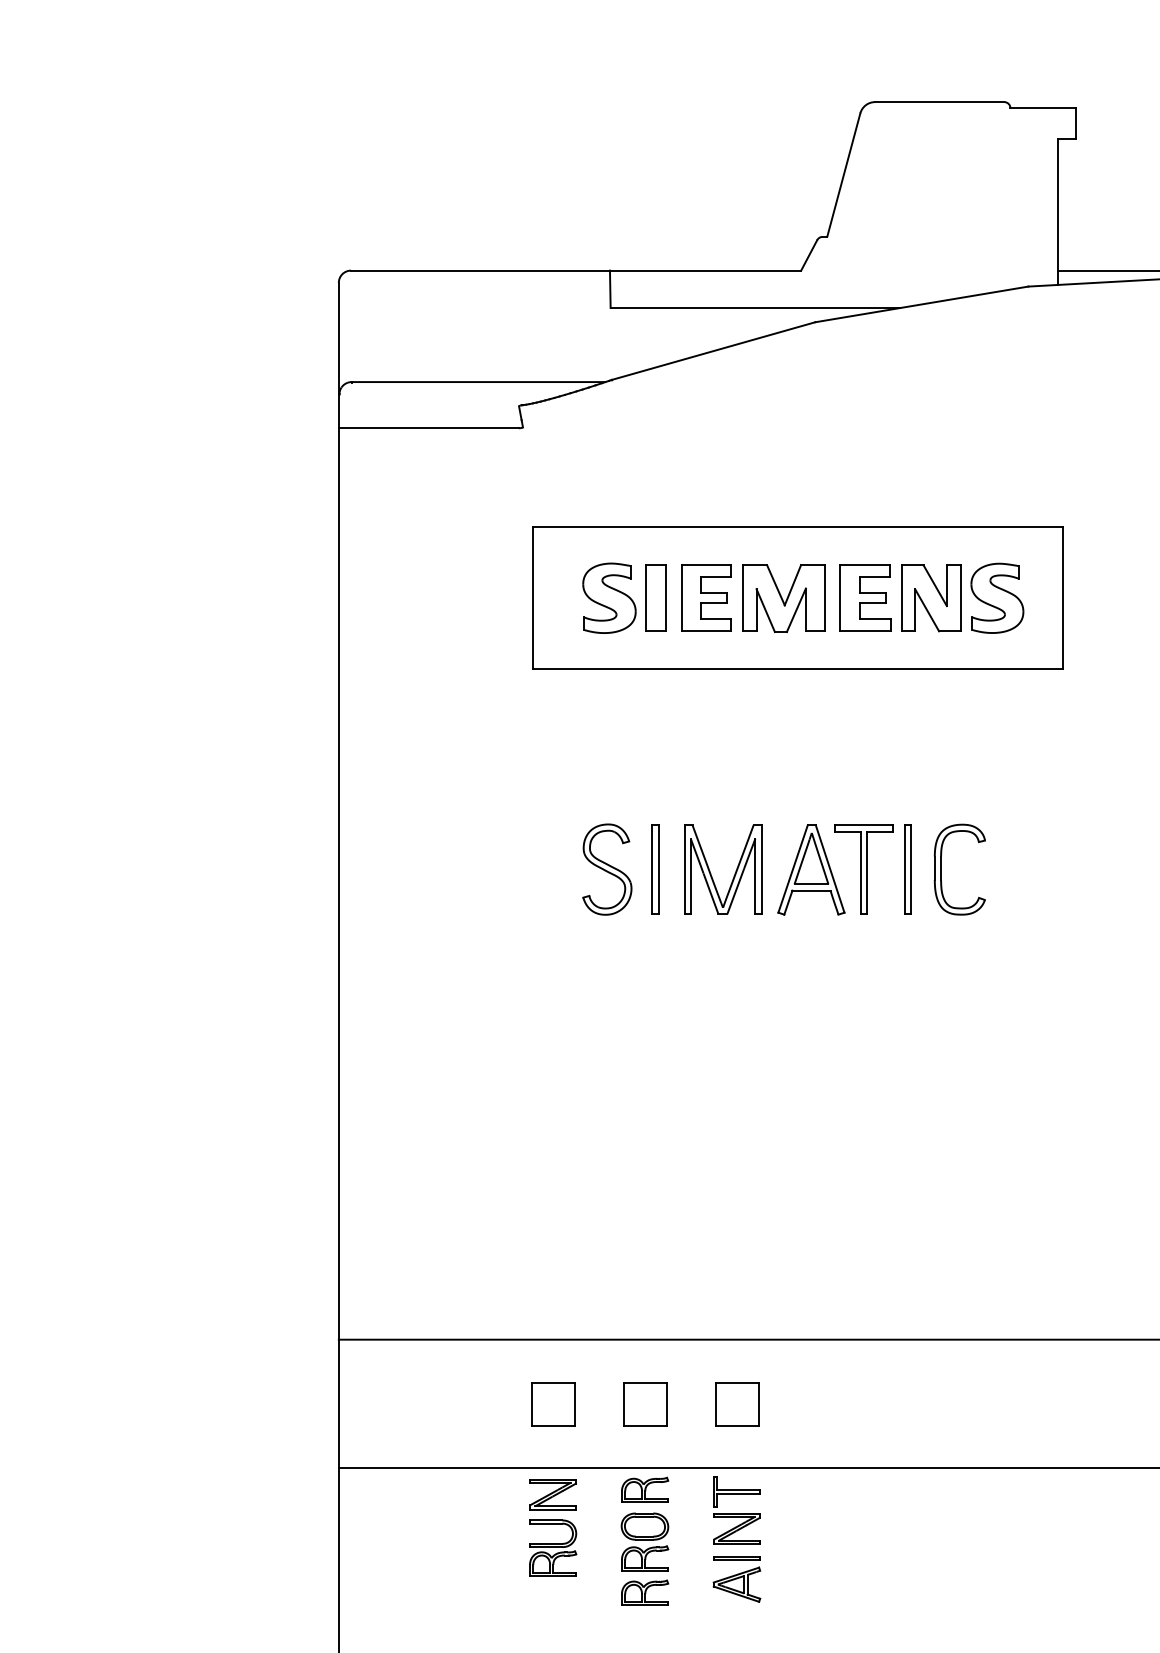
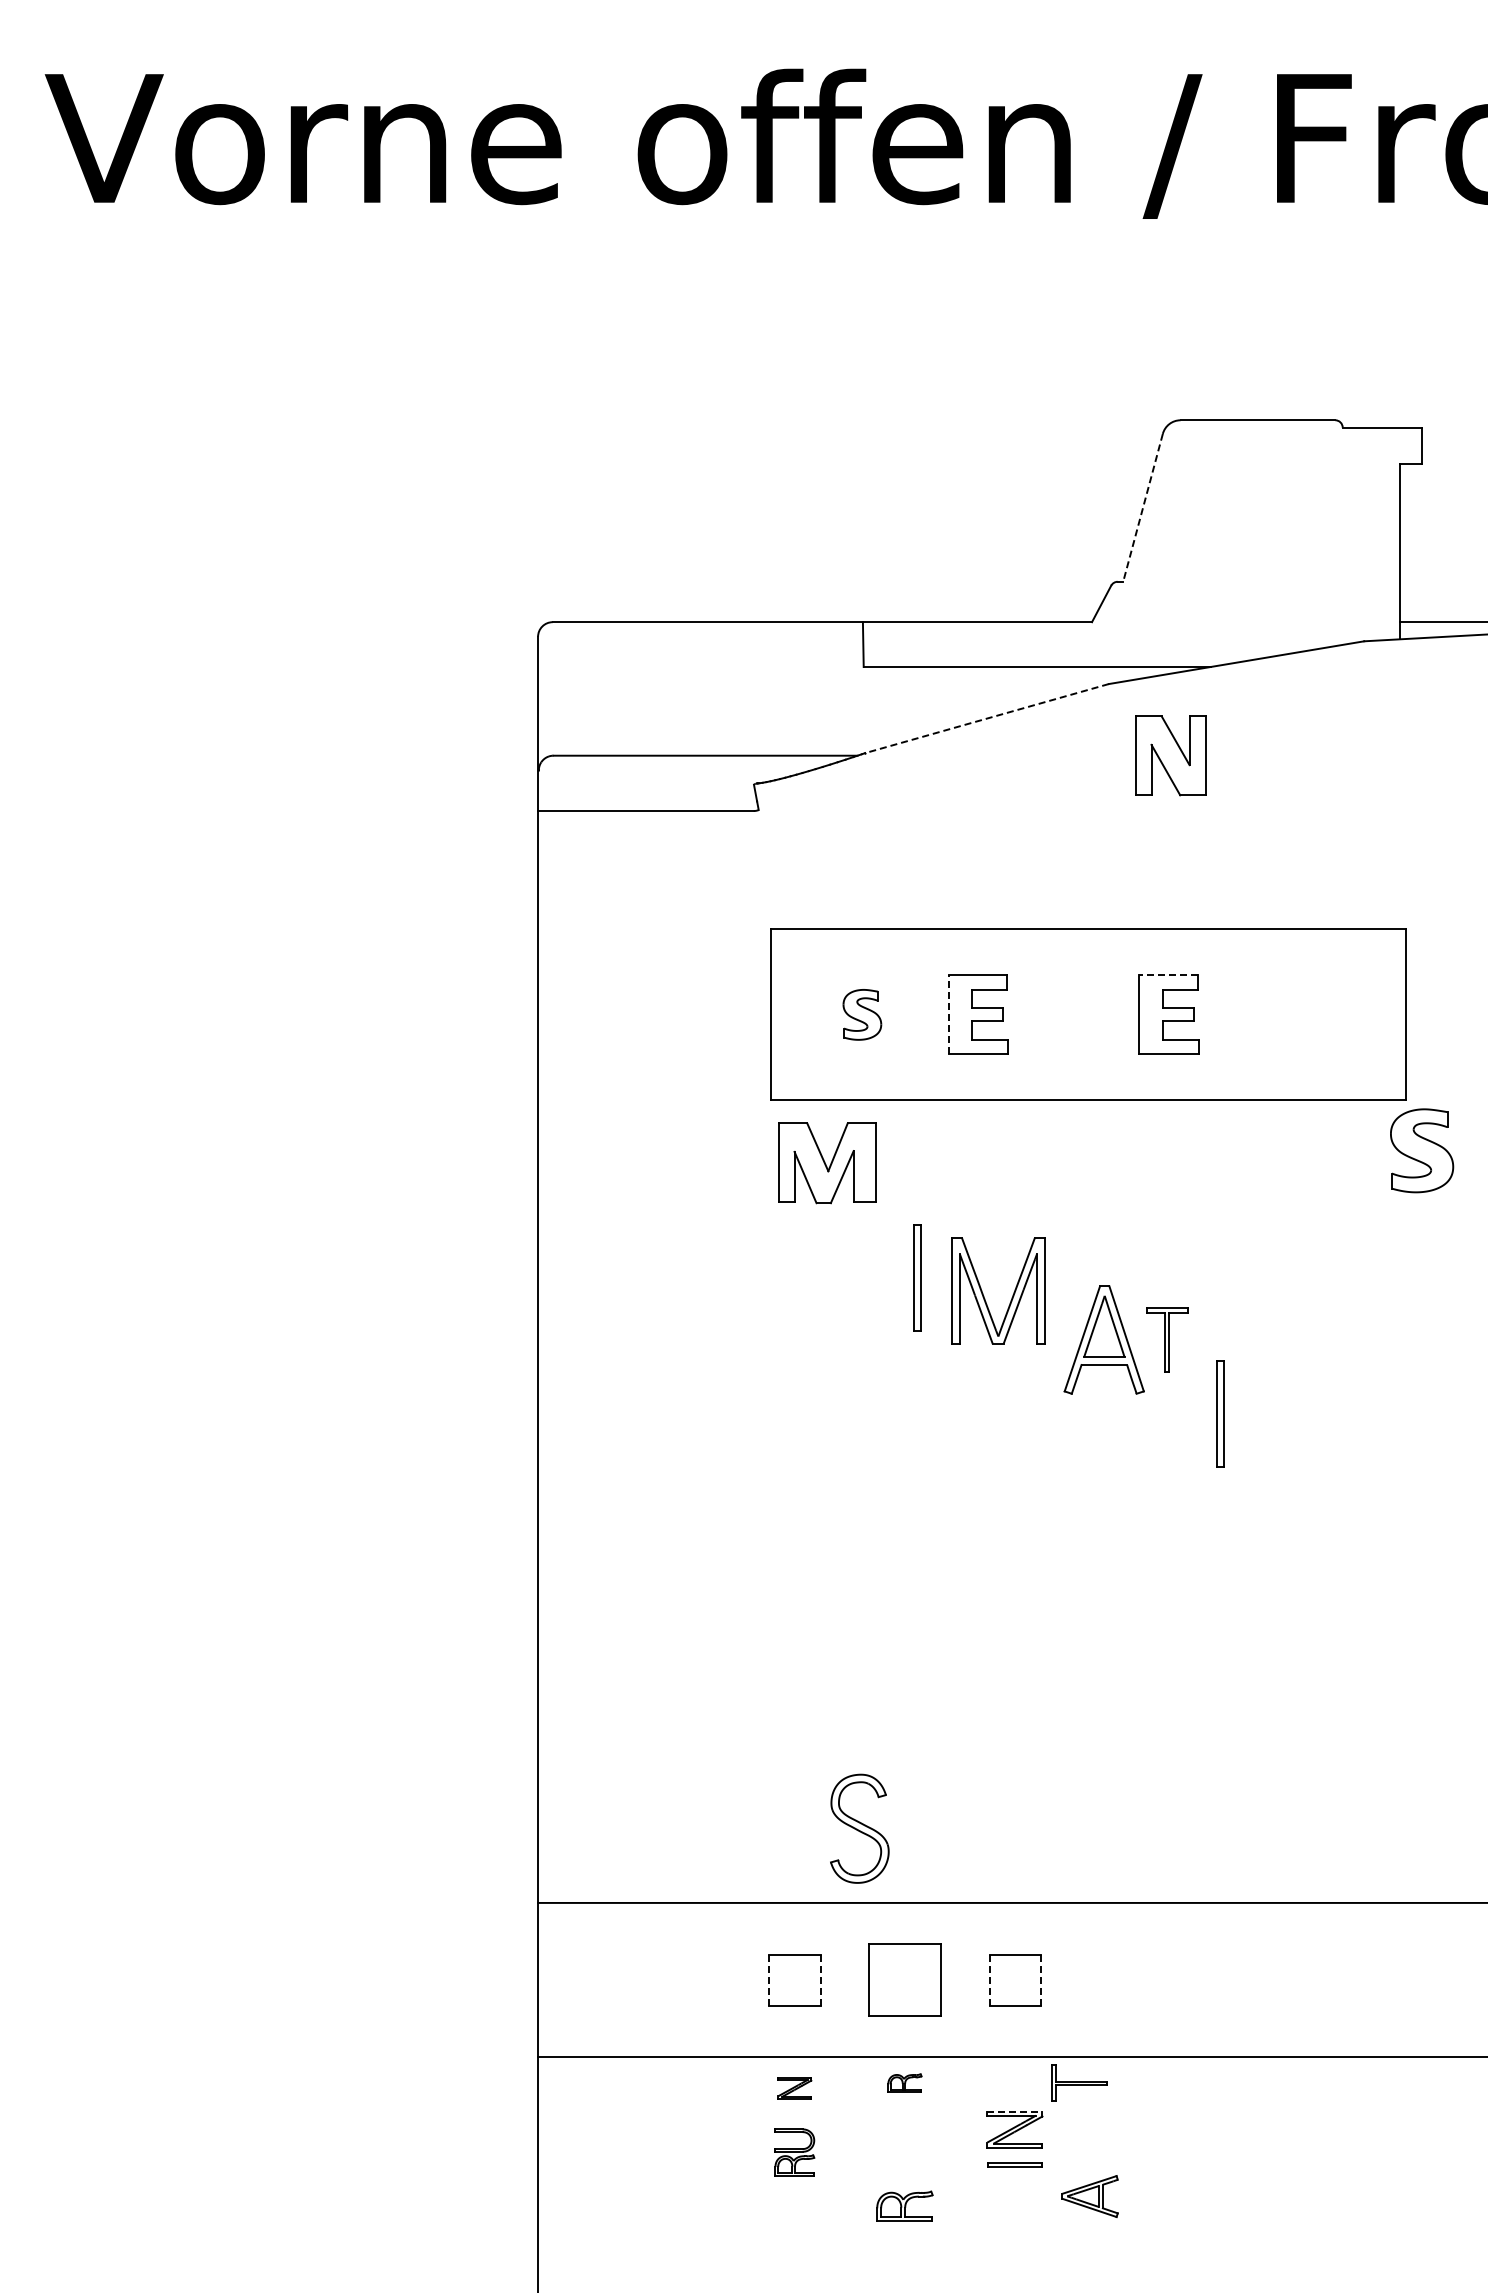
line: (844, 174) -> (1143, 507), solid -> dashed
line: (713, 351) -> (987, 718), solid -> dashed
line: (865, 565) -> (1168, 975), solid -> dashed
part: (609, 598) -> (862, 1014), size x0.6
part: (656, 598) -> (918, 1014), removed
line: (682, 598) -> (949, 1014), solid -> dashed
part: (784, 598) -> (827, 1163), moved
part: (930, 598) -> (1170, 755), moved
part: (997, 598) -> (1422, 1150), moved
part: (607, 869) -> (859, 1828), moved
part: (655, 869) -> (917, 1277), moved
part: (864, 869) -> (1167, 1339), size x0.6
part: (908, 869) -> (1220, 1413), moved
part: (941, 869) -> (1260, 1339), removed
part: (733, 875) -> (1011, 1297), moved
line: (531, 1404) -> (769, 1980), solid -> dashed
line: (574, 1404) -> (820, 1980), solid -> dashed
part: (644, 1404) -> (904, 1980), size x1.4
line: (715, 1404) -> (989, 1980), solid -> dashed
line: (758, 1404) -> (1040, 1980), solid -> dashed
part: (644, 1489) -> (904, 2082), size x0.6
part: (736, 1491) -> (1079, 2082), moved
part: (552, 1494) -> (794, 2088), size x0.6
line: (736, 1513) -> (1014, 2111), solid -> dashed
part: (644, 1542) -> (904, 2145), removed
part: (552, 1547) -> (794, 2152), size x0.7
part: (736, 1584) -> (1089, 2196), moved

